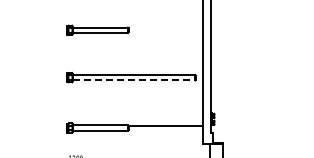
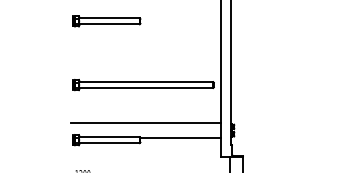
part: (97, 29) -> (106, 20), moved
line: (134, 80) -> (146, 88), dashed -> solid
line: (133, 112) -> (145, 123), added

